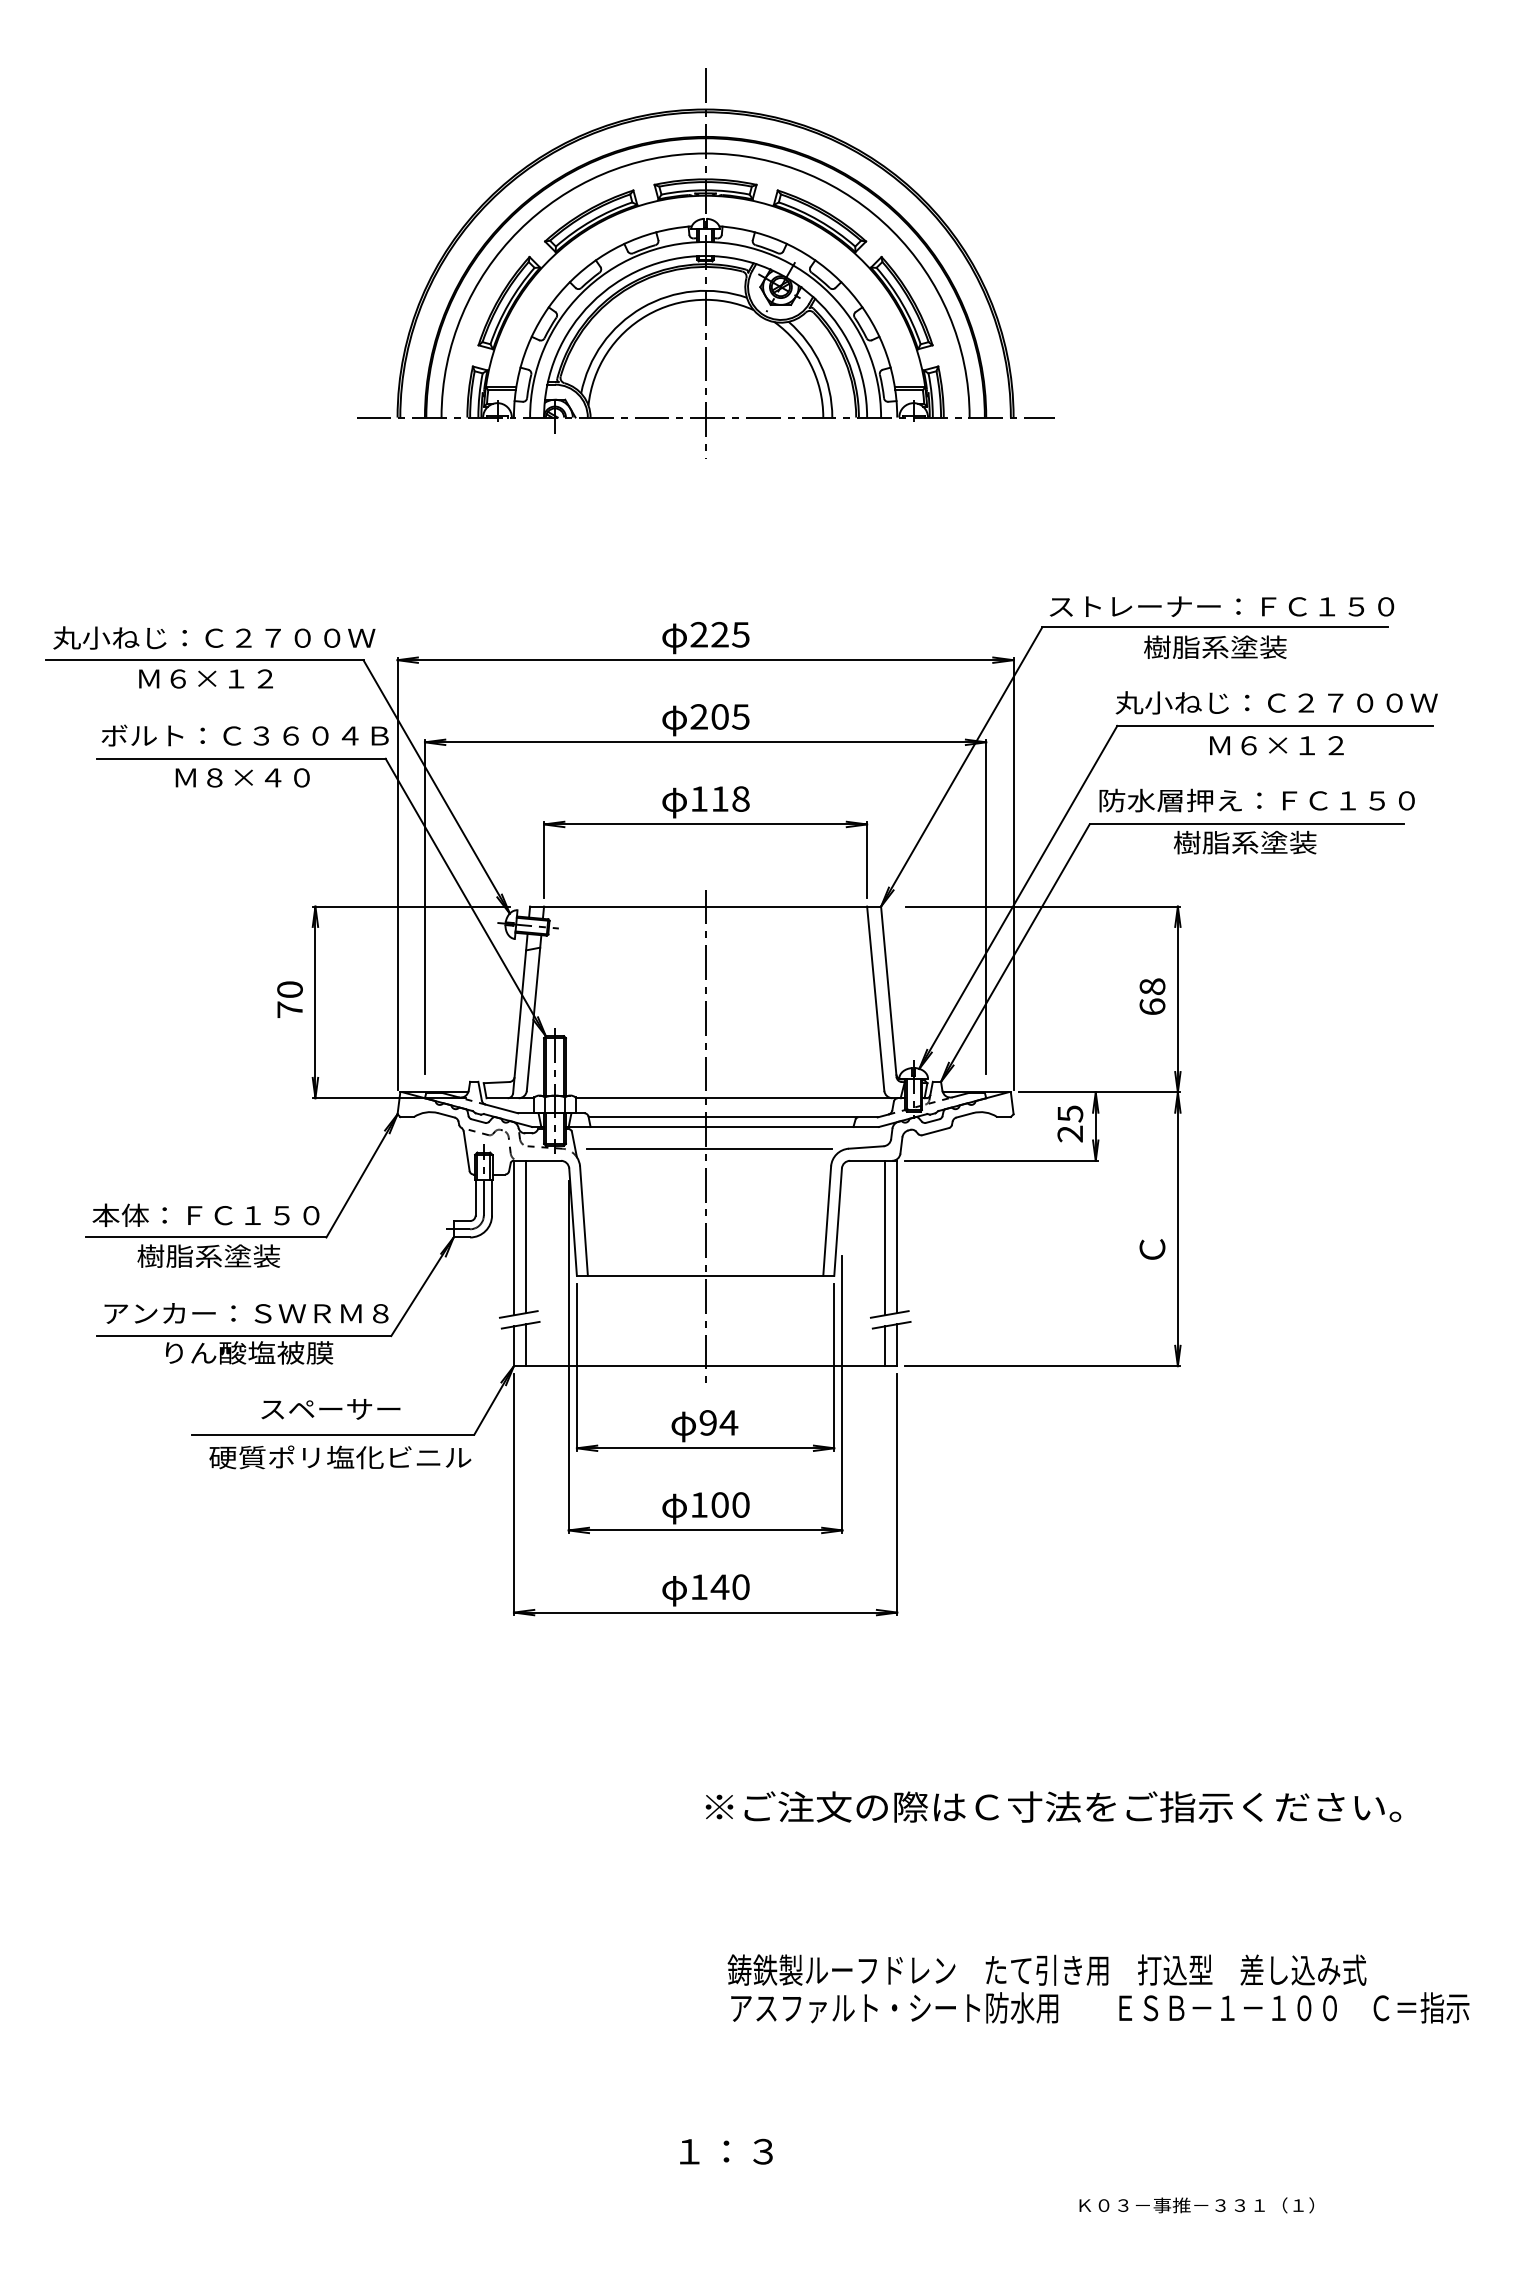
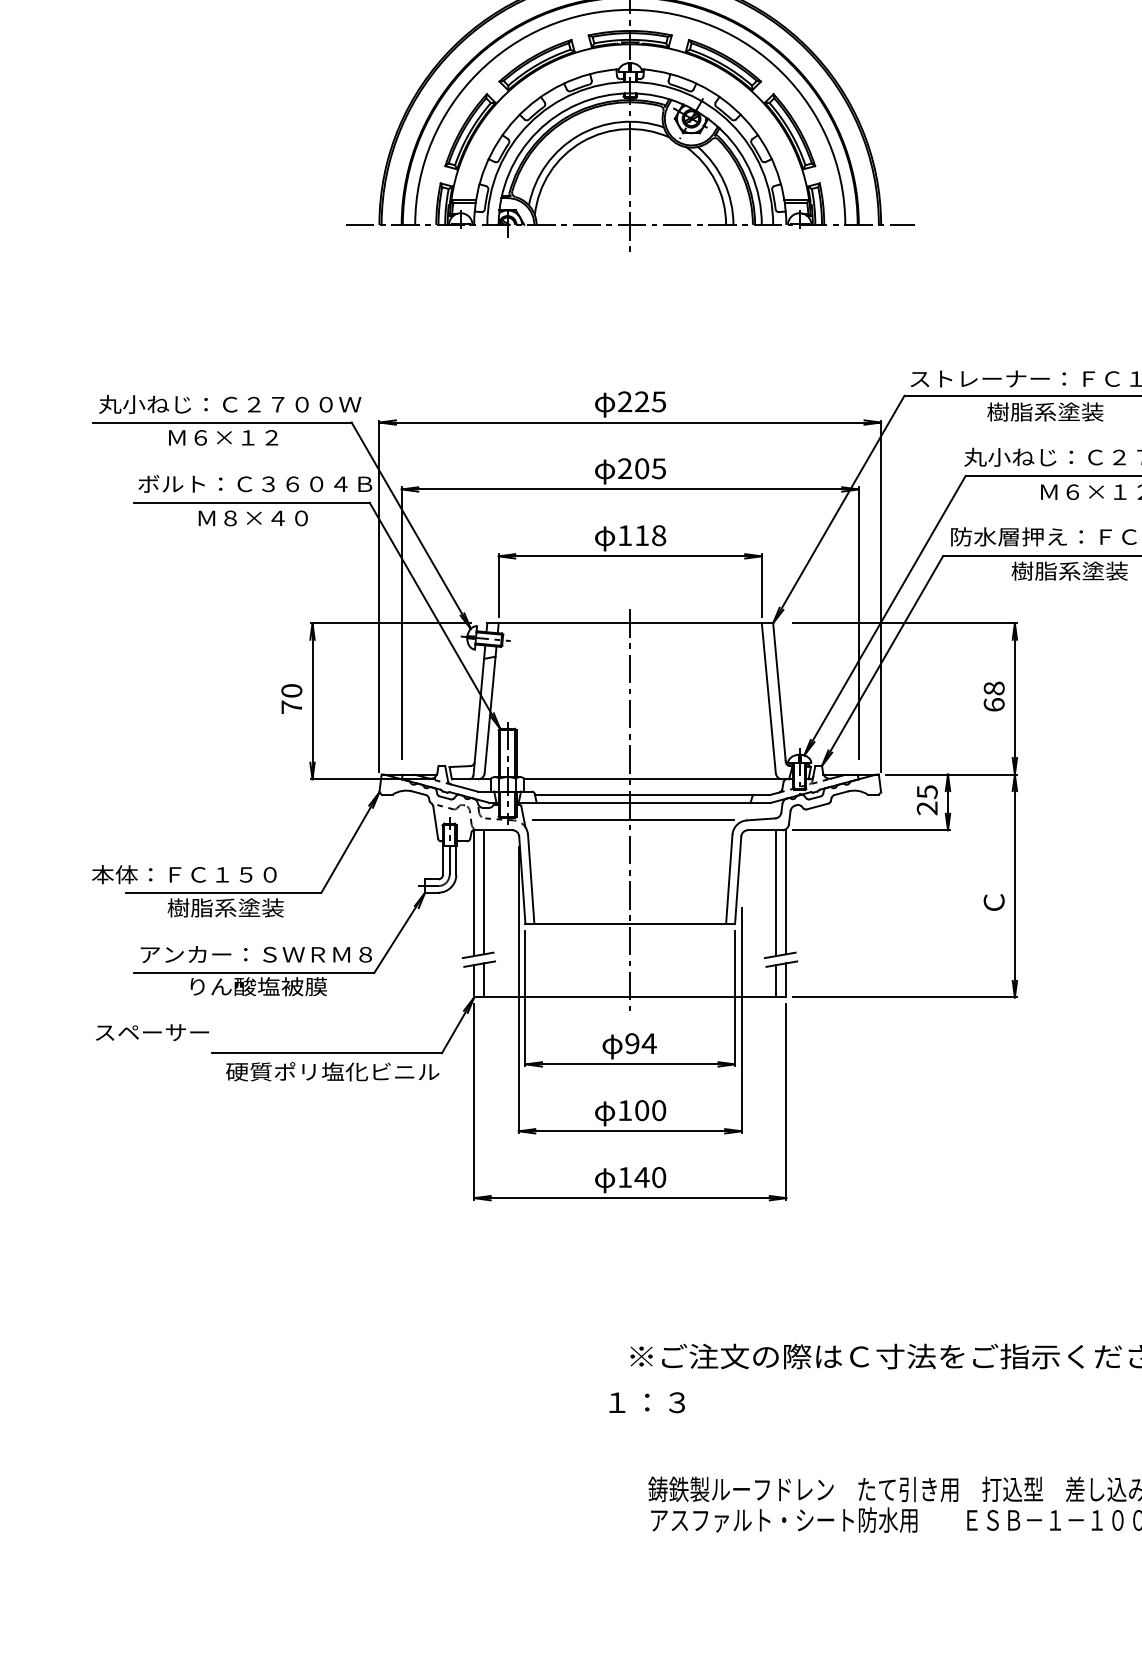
text: (205, 1214) -> (183, 873), moved
text: (330, 1409) -> (152, 1032), moved
text: (726, 2151) -> (647, 1402), moved

